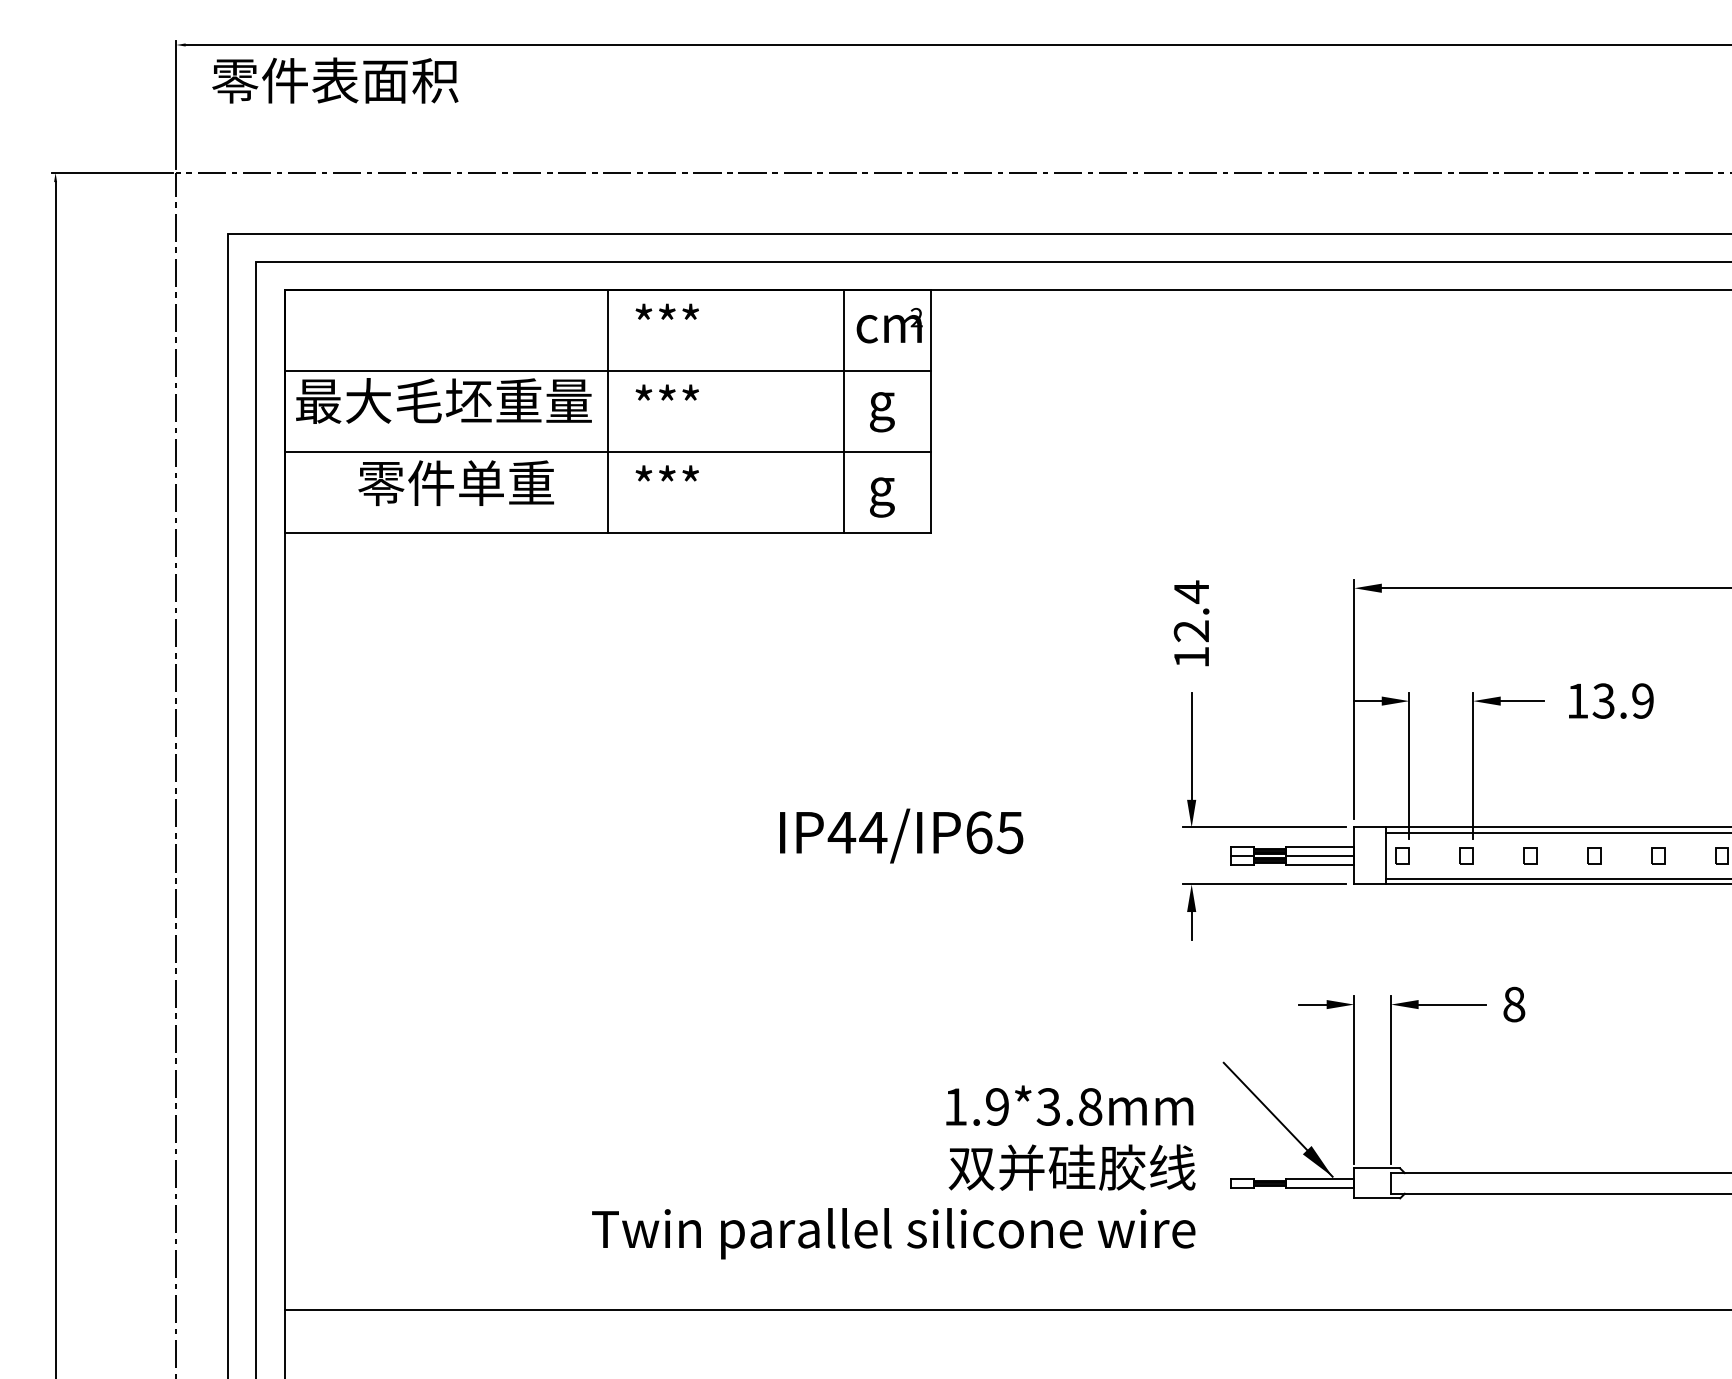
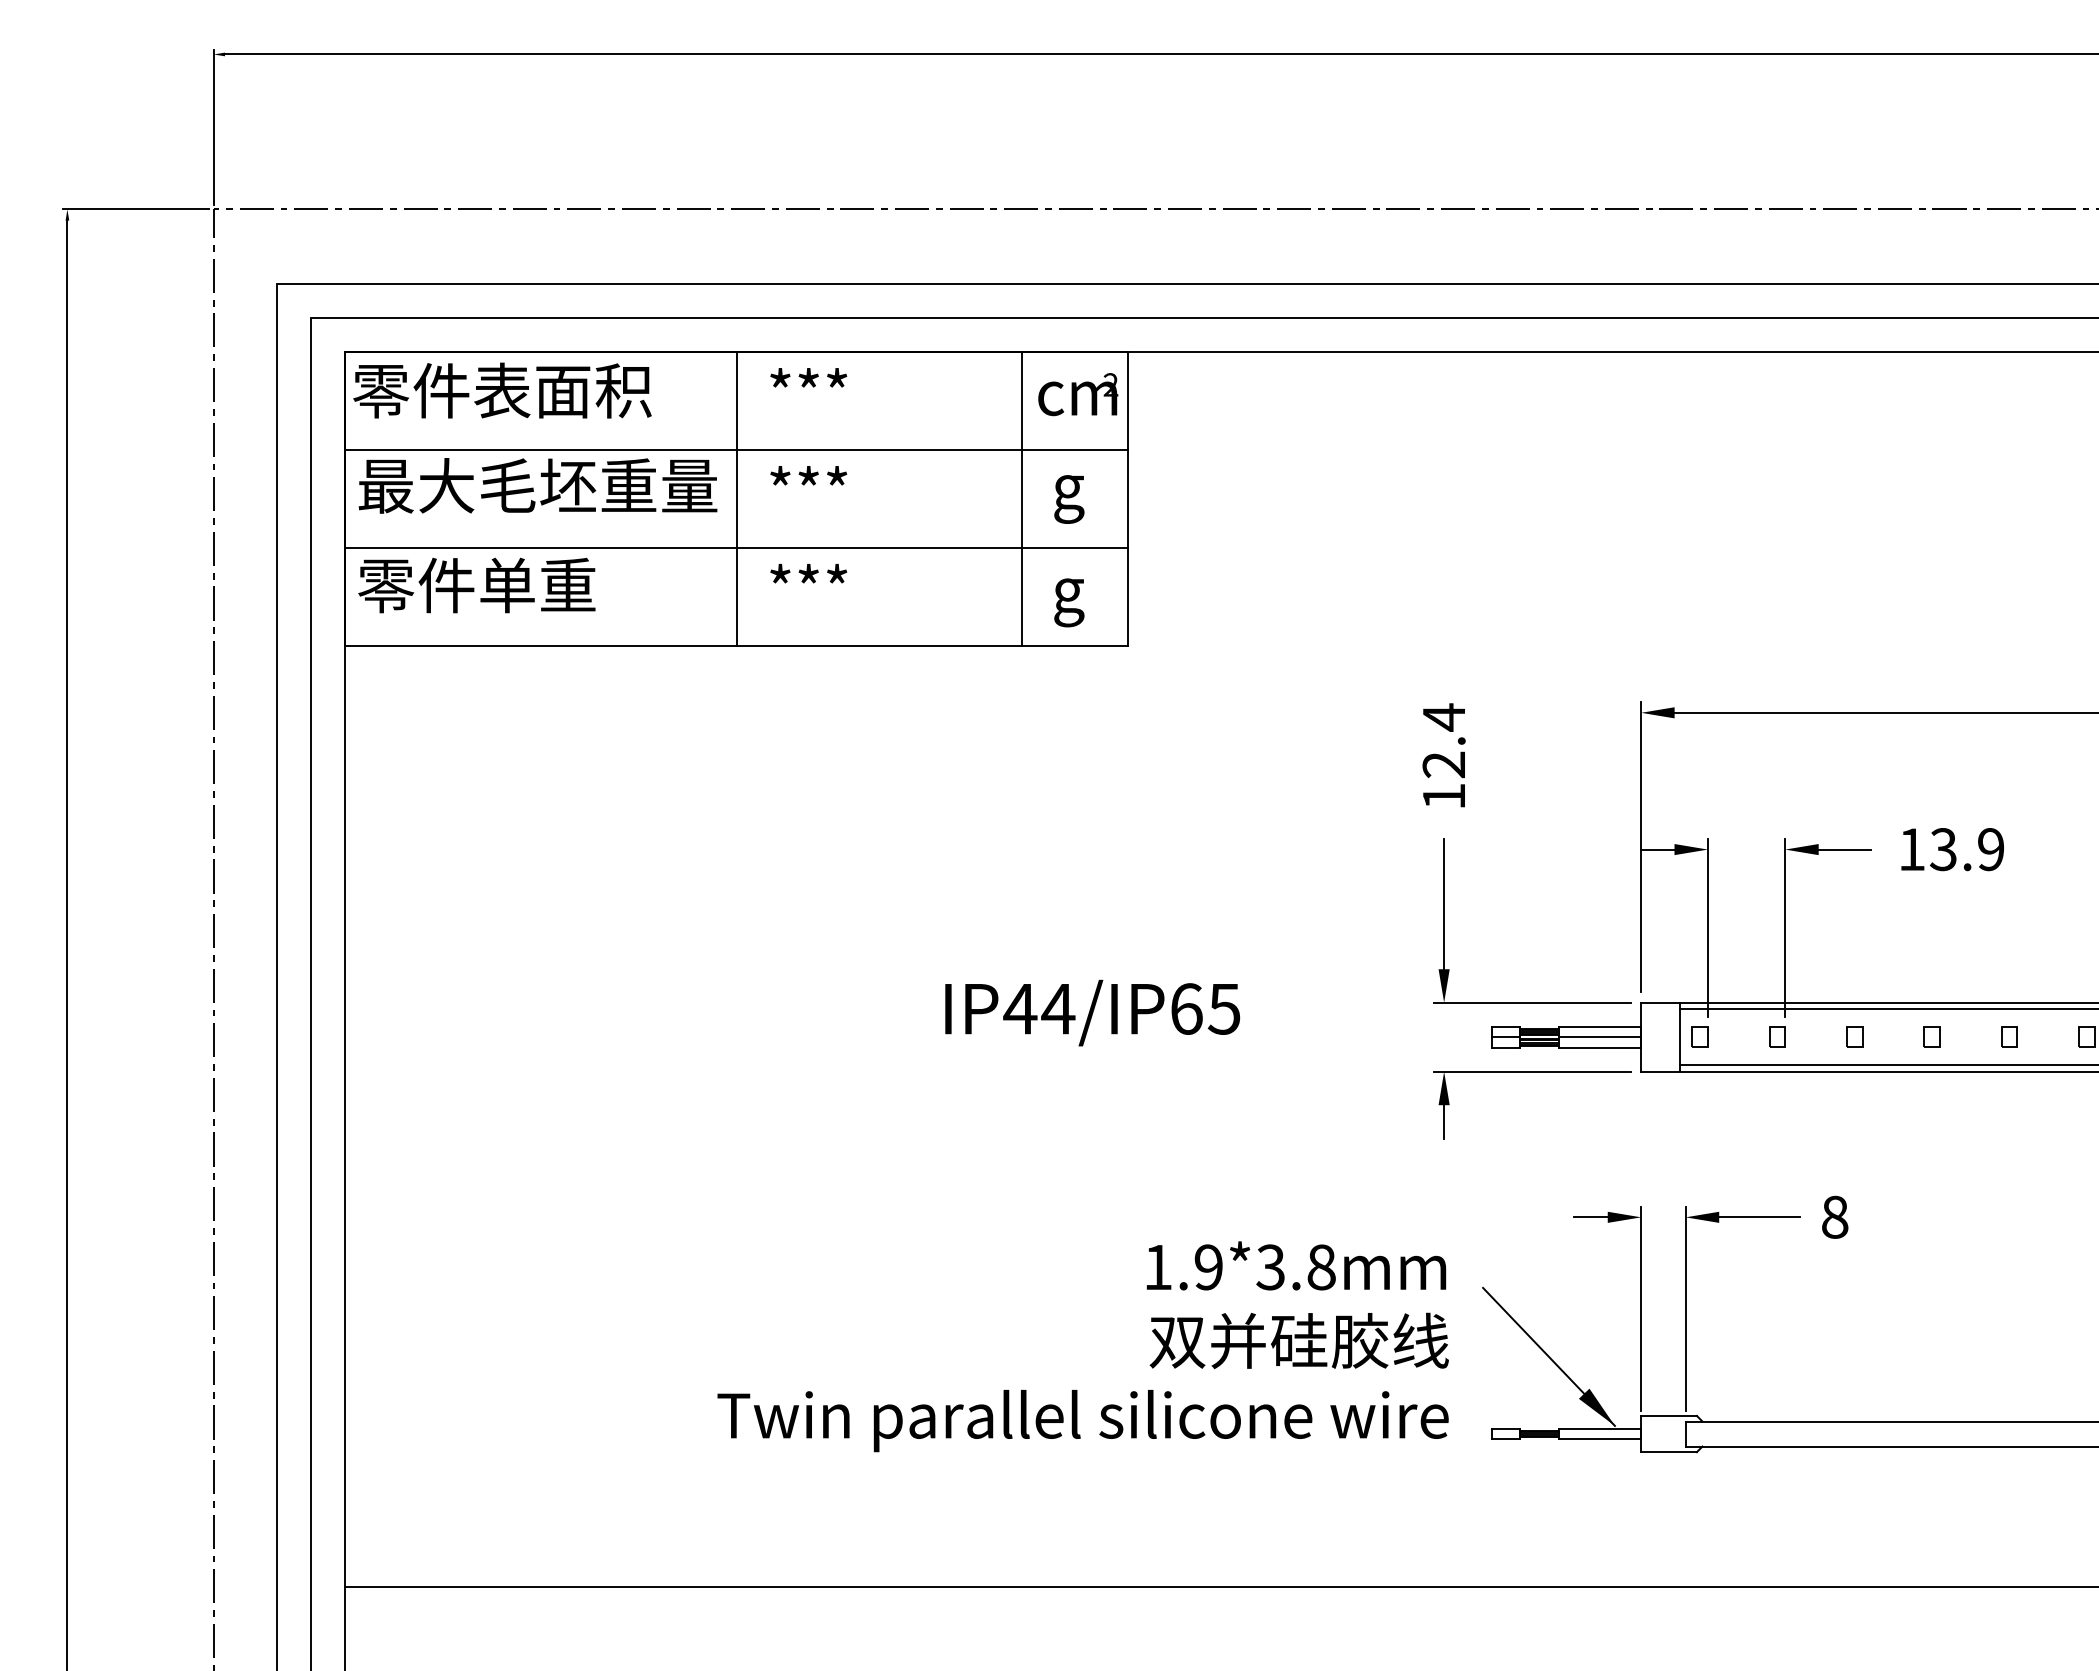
text: (335, 80) -> (502, 390), moved
text: (455, 483) -> (476, 585), moved
text: (893, 1172) -> (1082, 1346), moved

